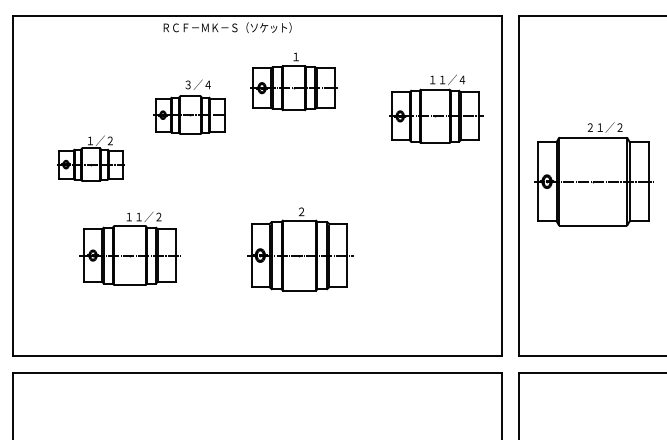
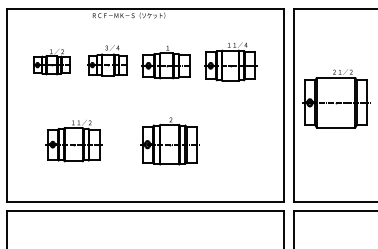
part: (292, 82) -> (165, 62), moved
part: (435, 108) -> (230, 61), moved
part: (90, 159) -> (51, 62), moved

